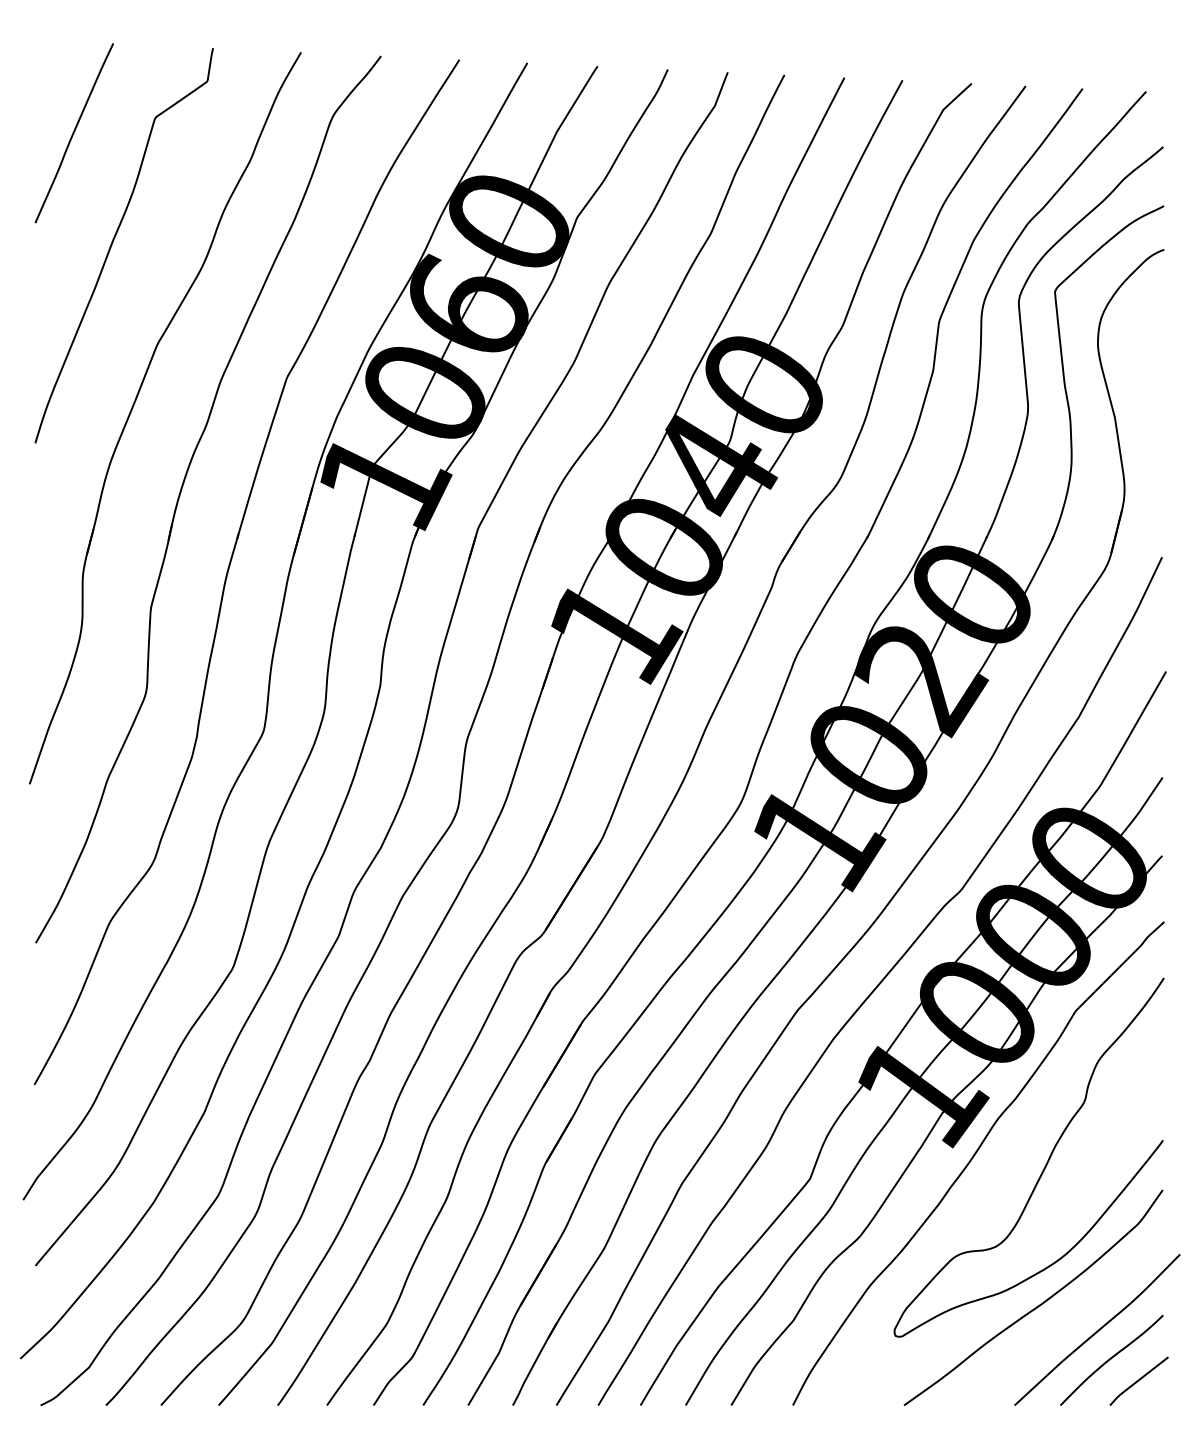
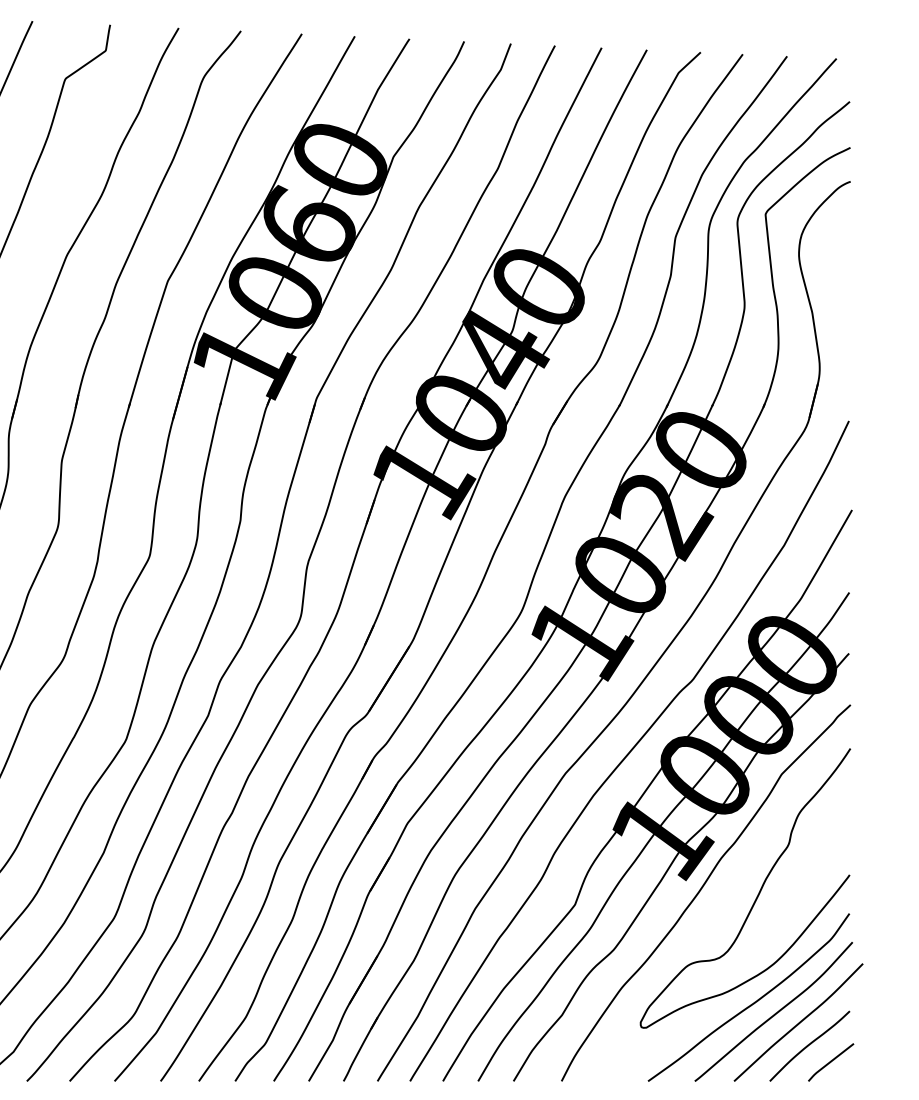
curve: (1066, 1318) -> (774, 1013), added

